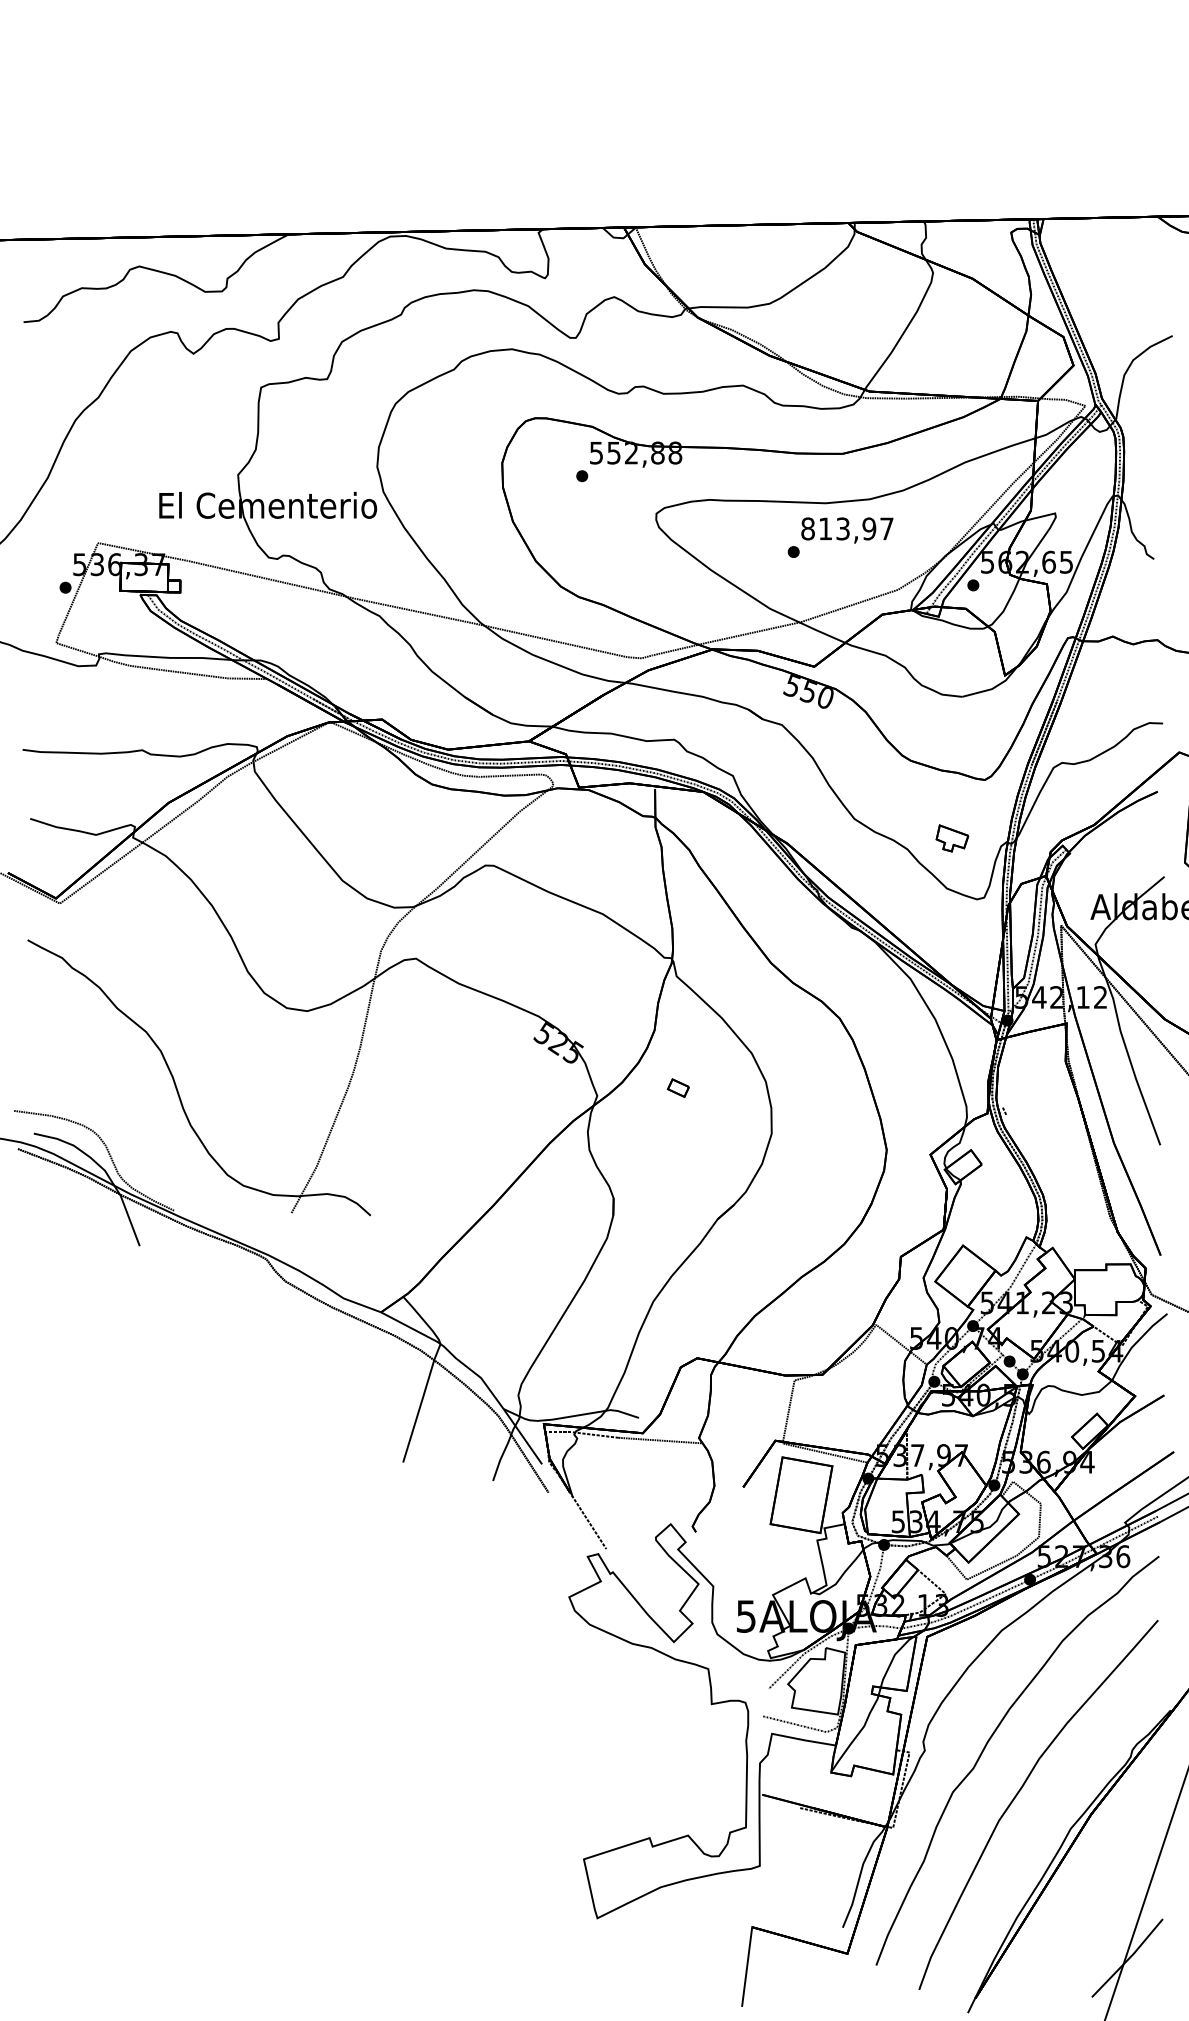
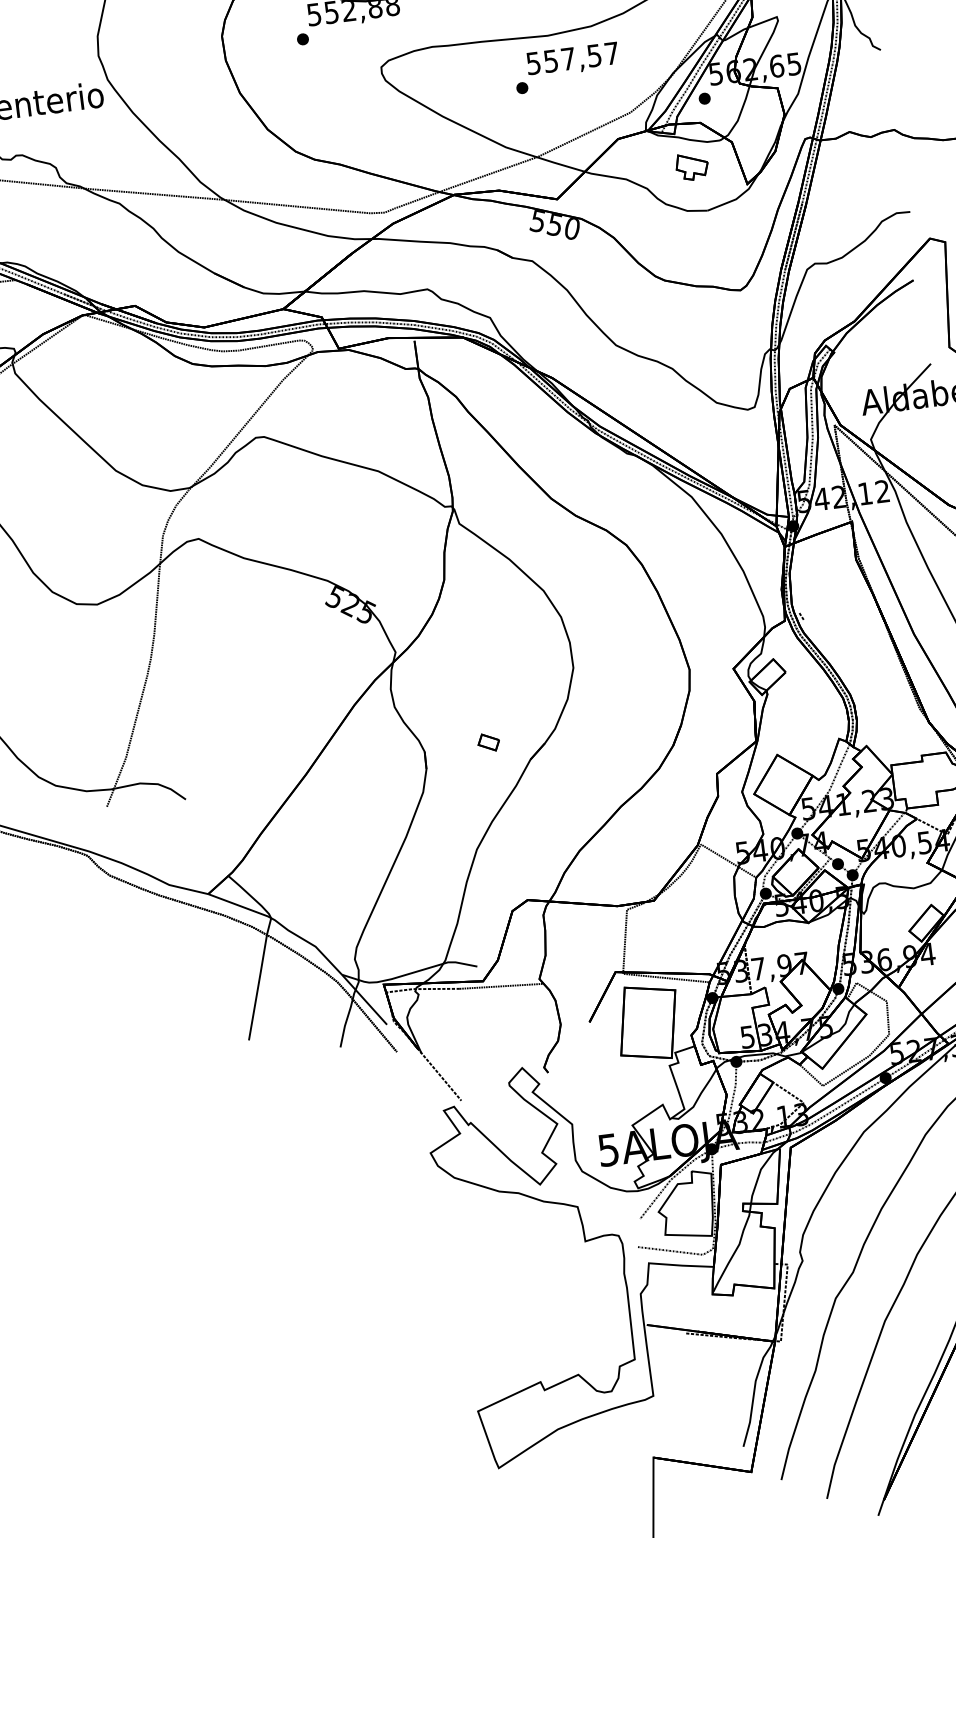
text: (838, 528) -> (563, 59), 813,97 -> 557,57
part: (952, 838) -> (692, 166), moved
part: (677, 1087) -> (487, 742), moved

